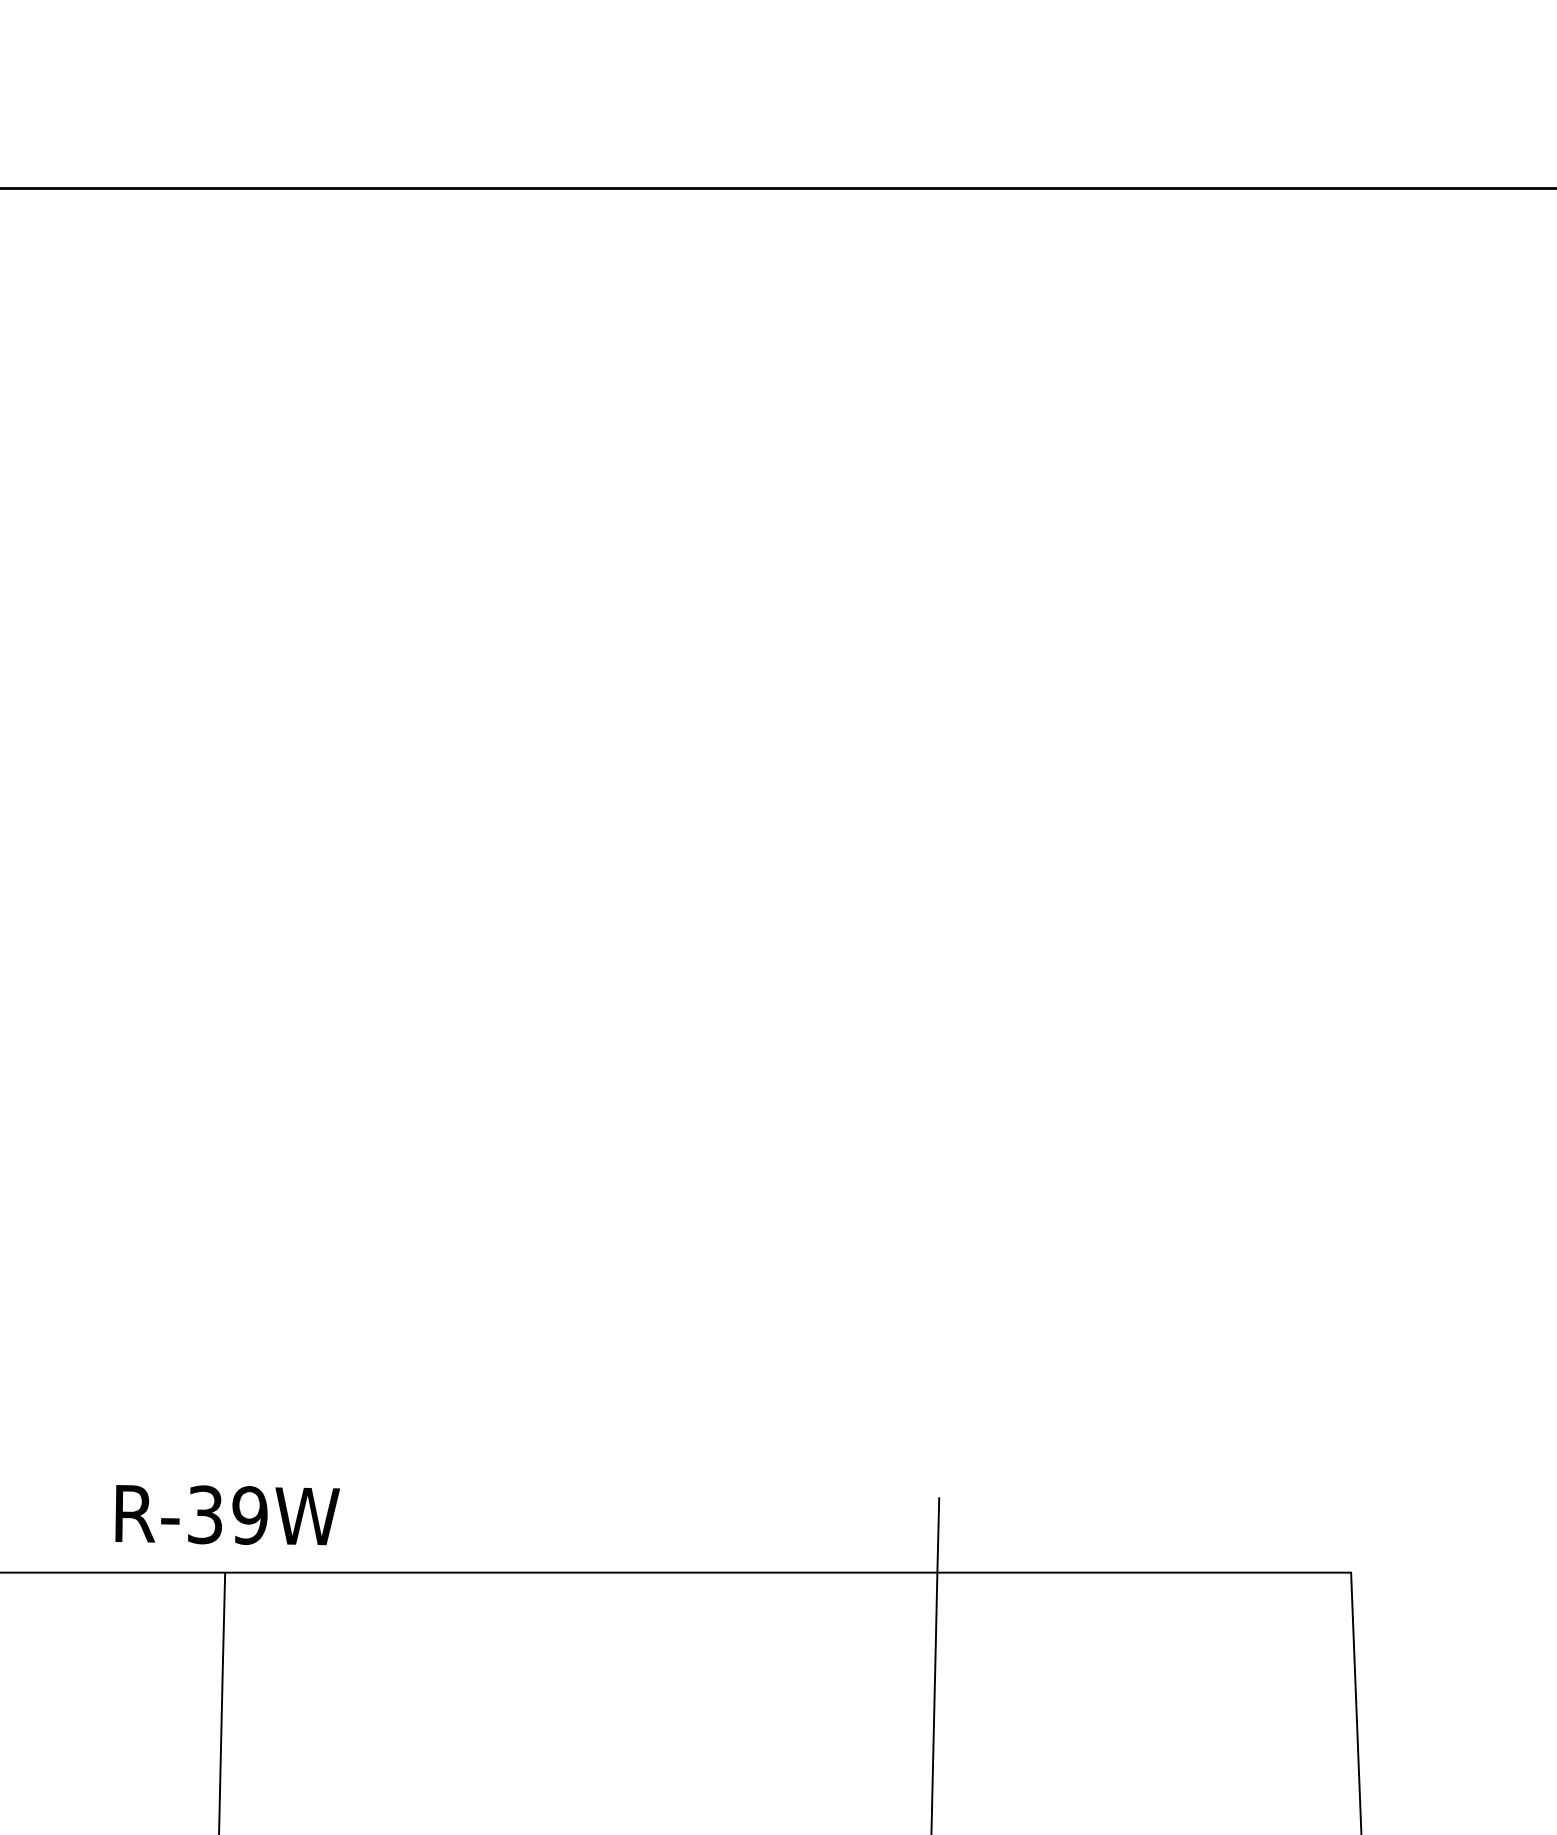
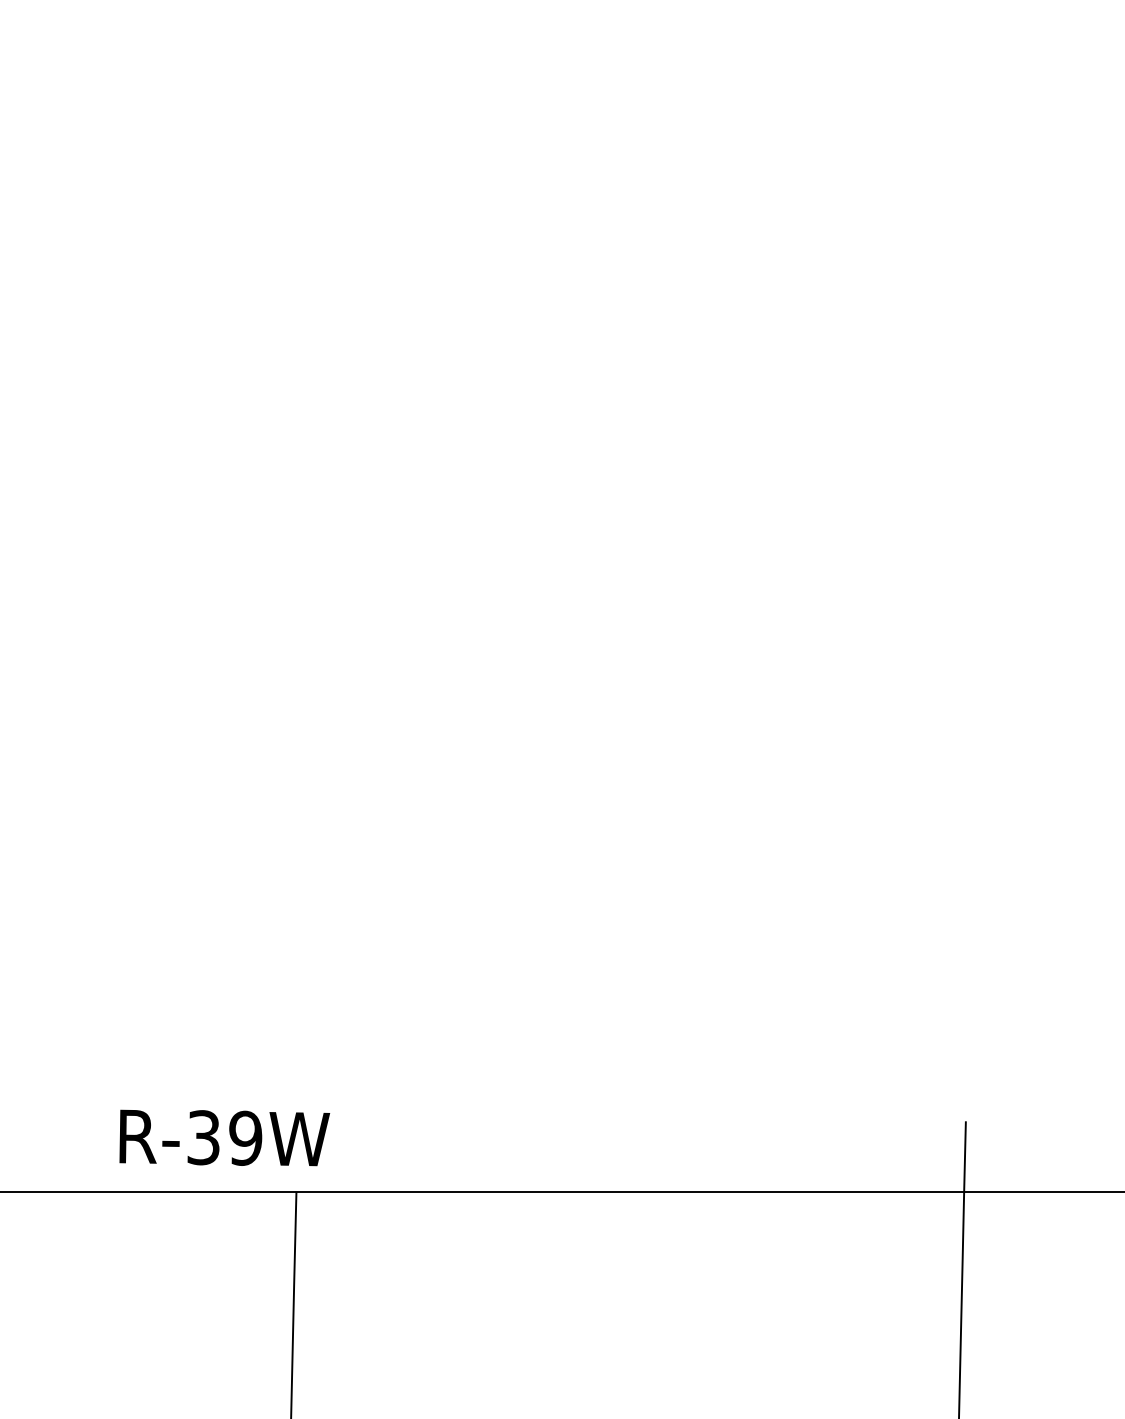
text: (227, 1515) -> (224, 1138), moved

